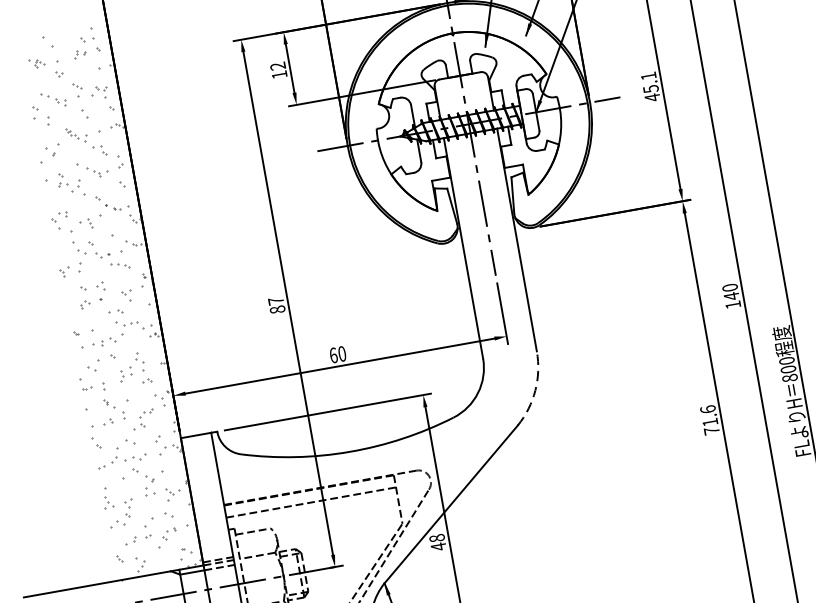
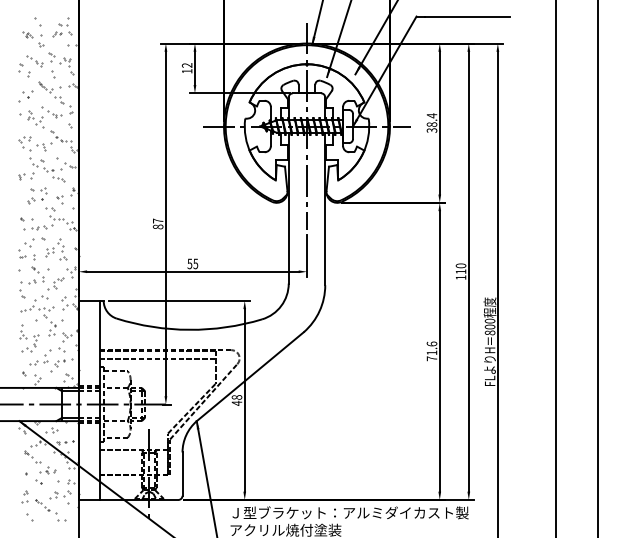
text: (649, 87) -> (431, 123), 45.1 -> 38.4
text: (732, 295) -> (461, 271), 140 -> 110
text: (337, 354) -> (192, 263), 60 -> 55
arc: (535, 391) -> (319, 311), dashed -> solid

